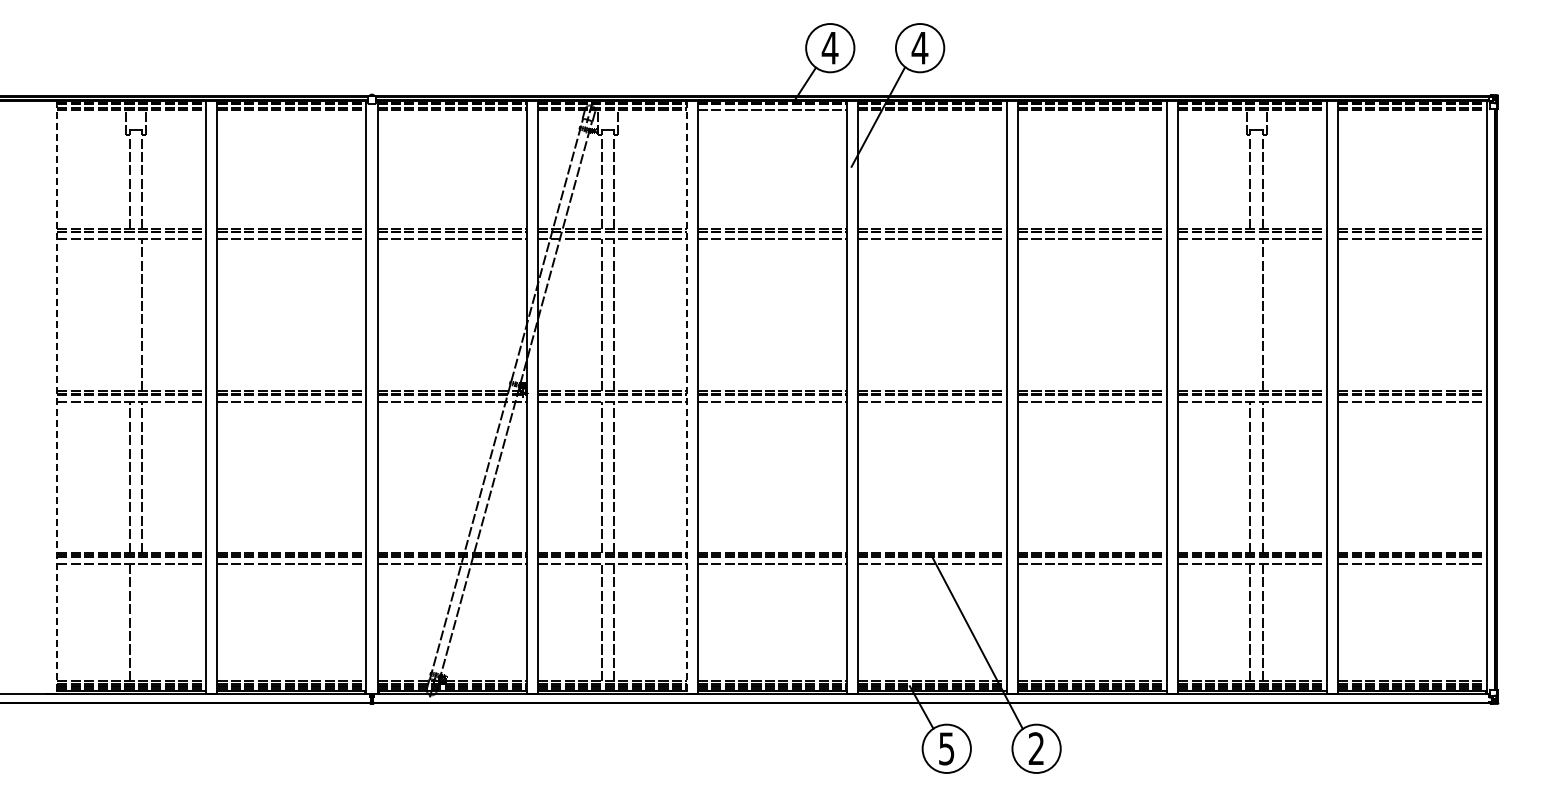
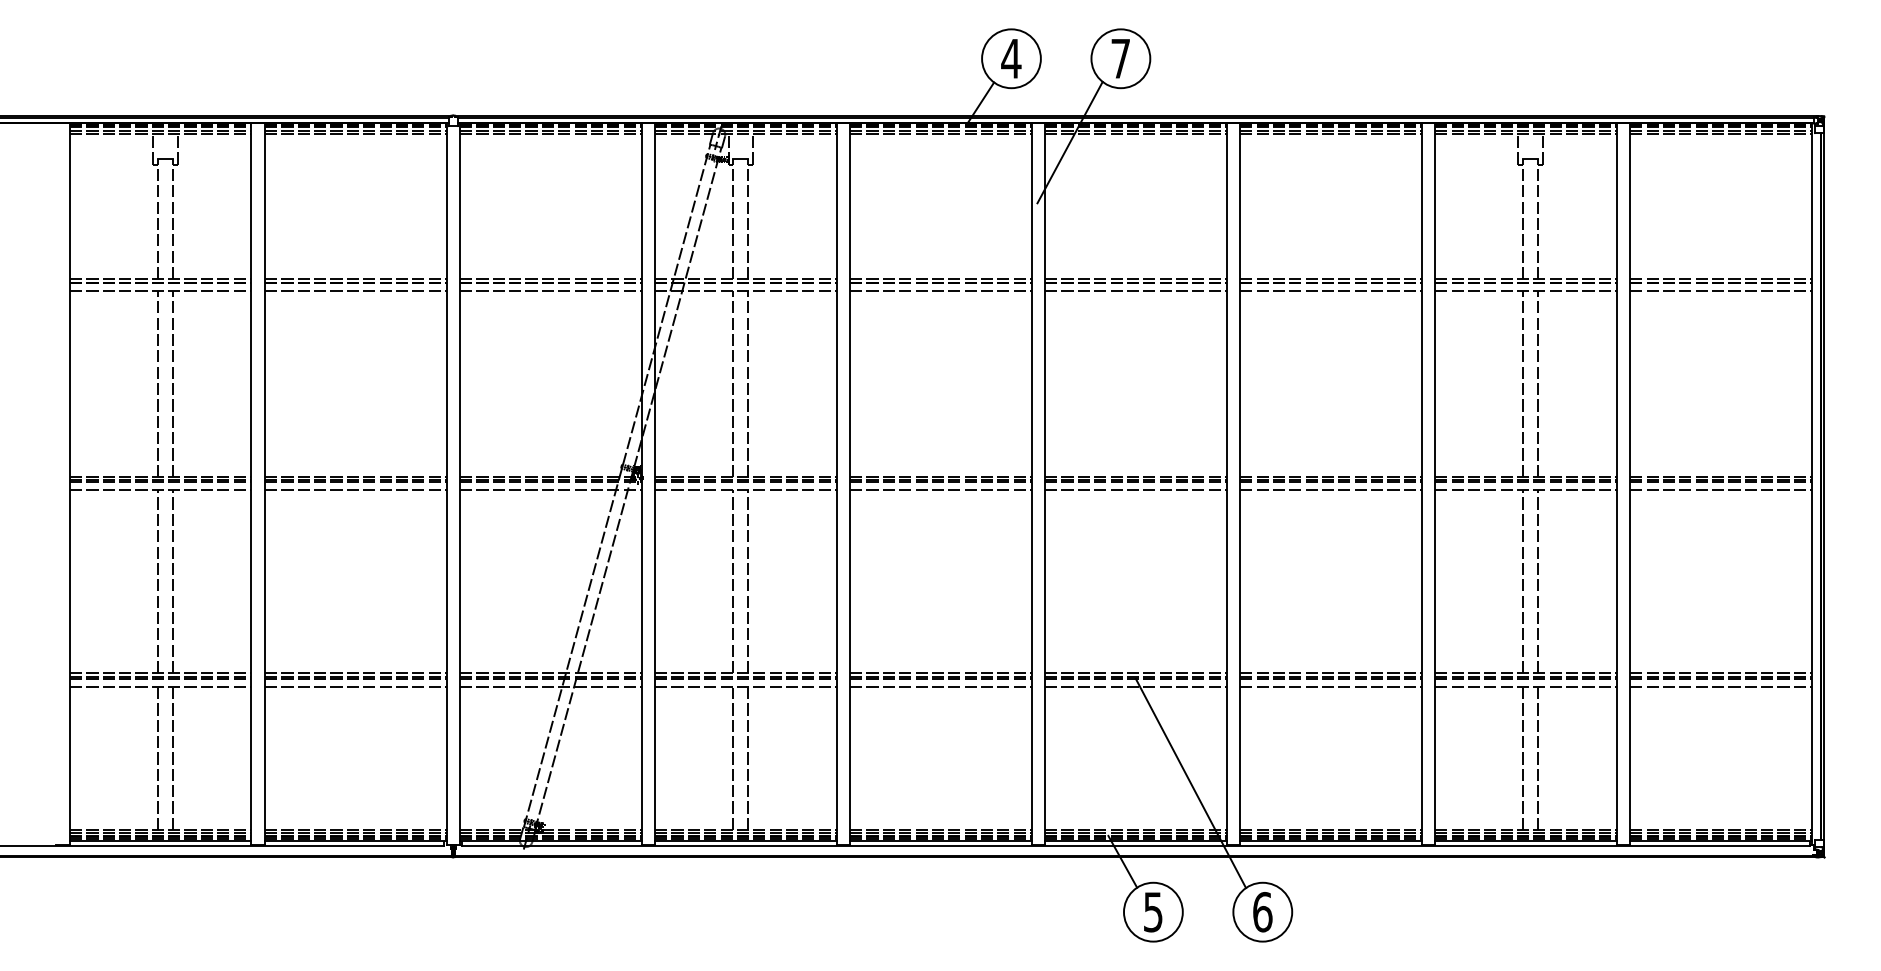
text: (919, 48) -> (1120, 59), 4 -> 7
line: (771, 107) -> (939, 131), added
line: (129, 315) -> (157, 384), added
line: (1250, 315) -> (1523, 384), added
line: (57, 397) -> (70, 484), dashed -> solid
line: (686, 398) -> (836, 485), dashed -> solid
line: (142, 622) -> (173, 758), added
text: (1036, 748) -> (1262, 911), 2 -> 6

